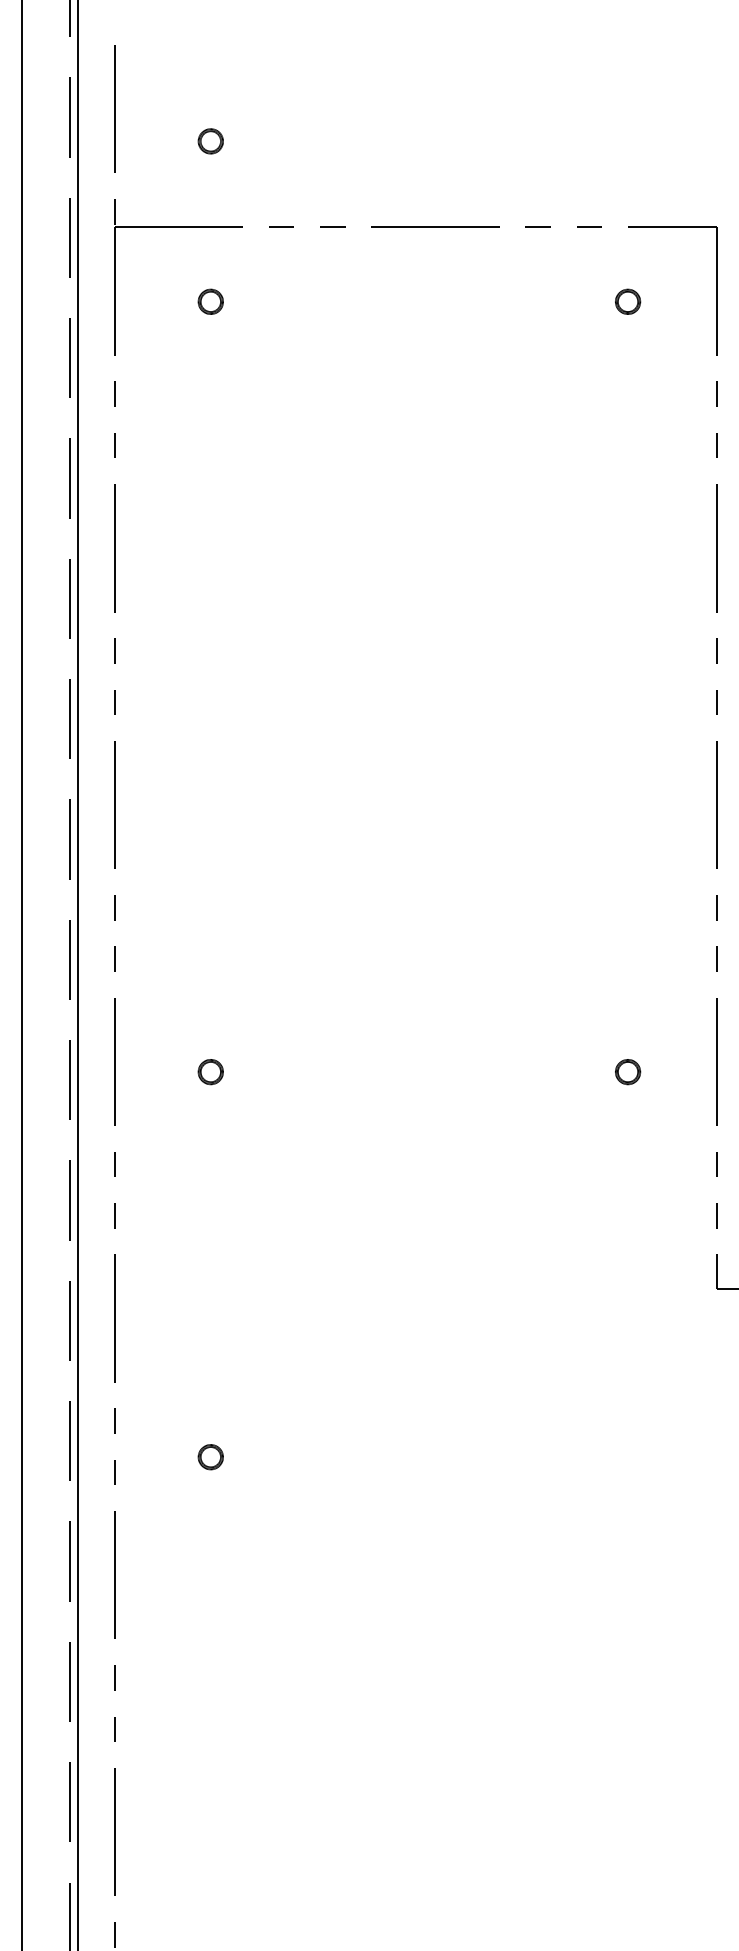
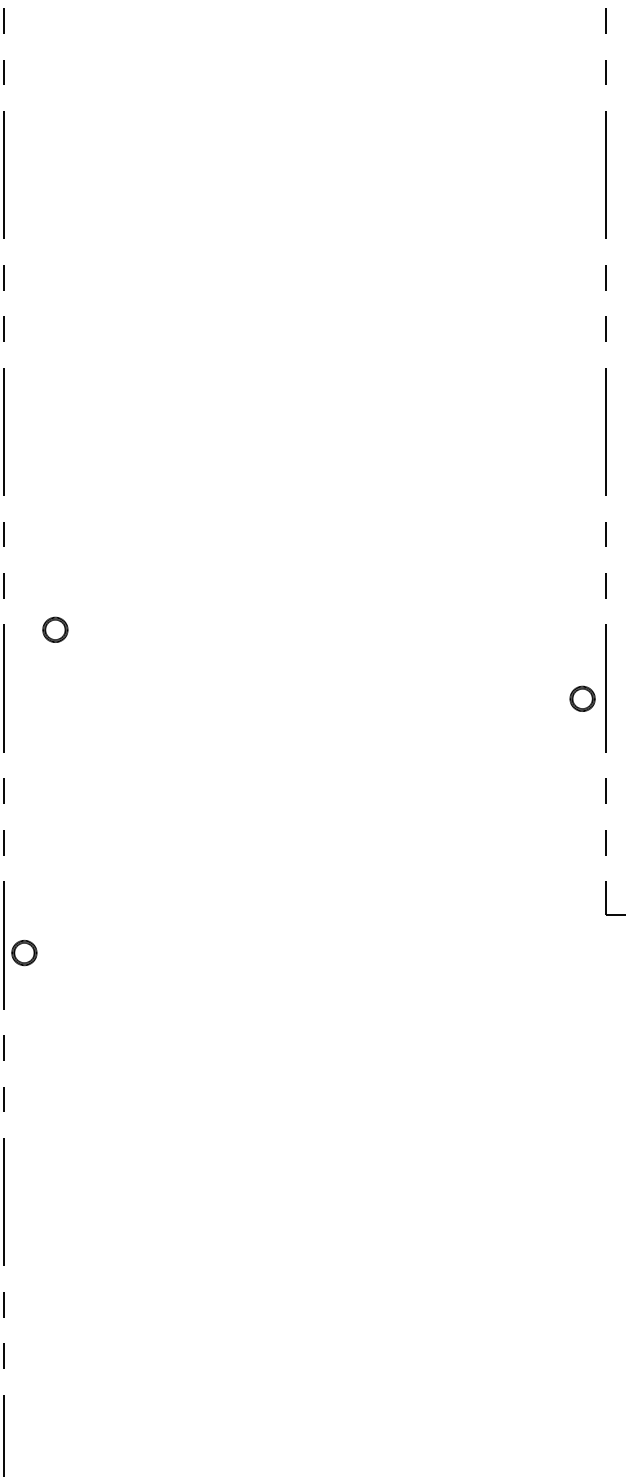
part: (210, 1072) -> (55, 630), moved
part: (628, 1072) -> (583, 699), moved
part: (210, 1457) -> (24, 953), moved

